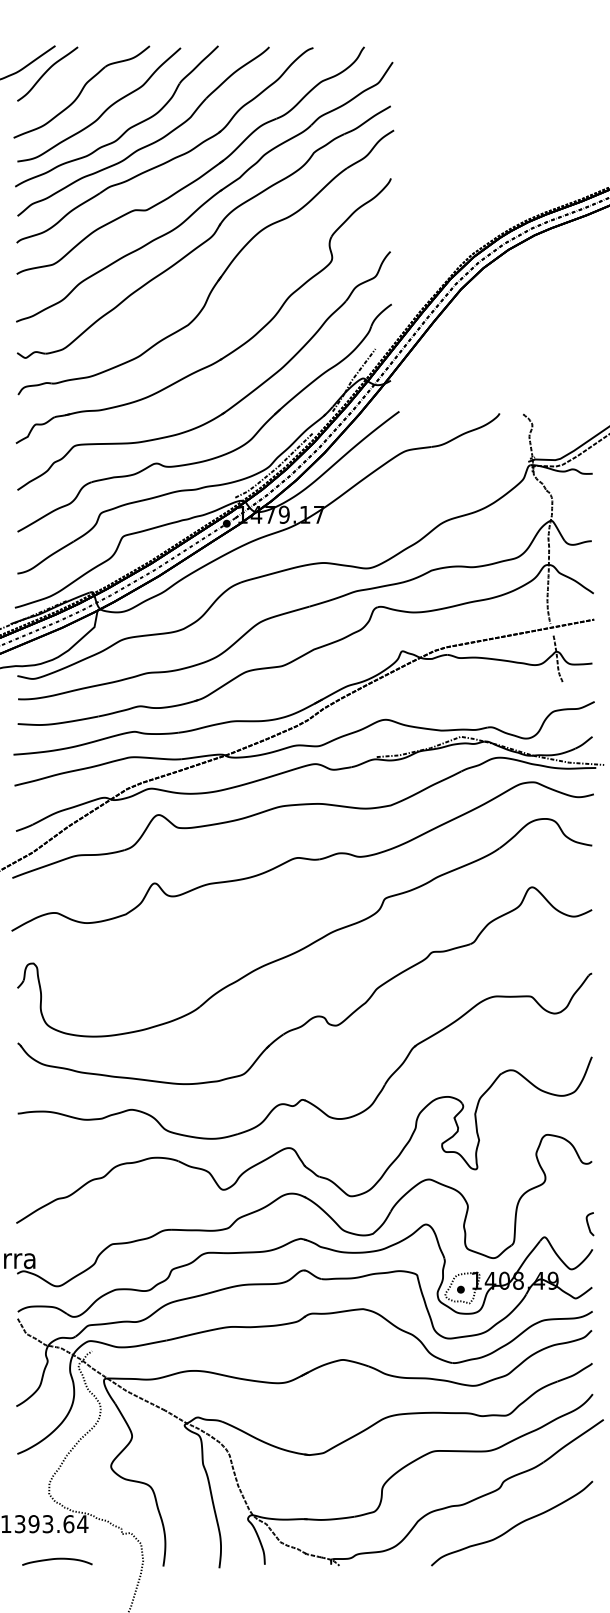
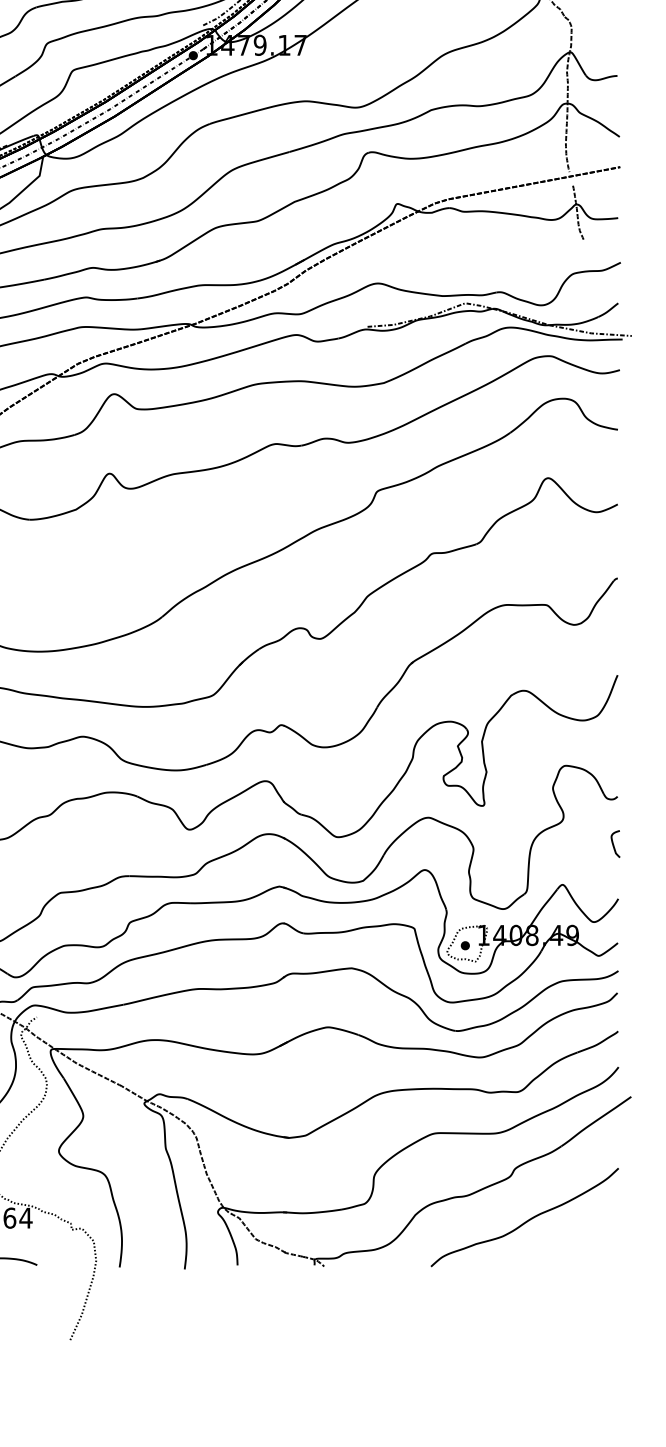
curve: (588, 1224) -> (613, 844), moved

